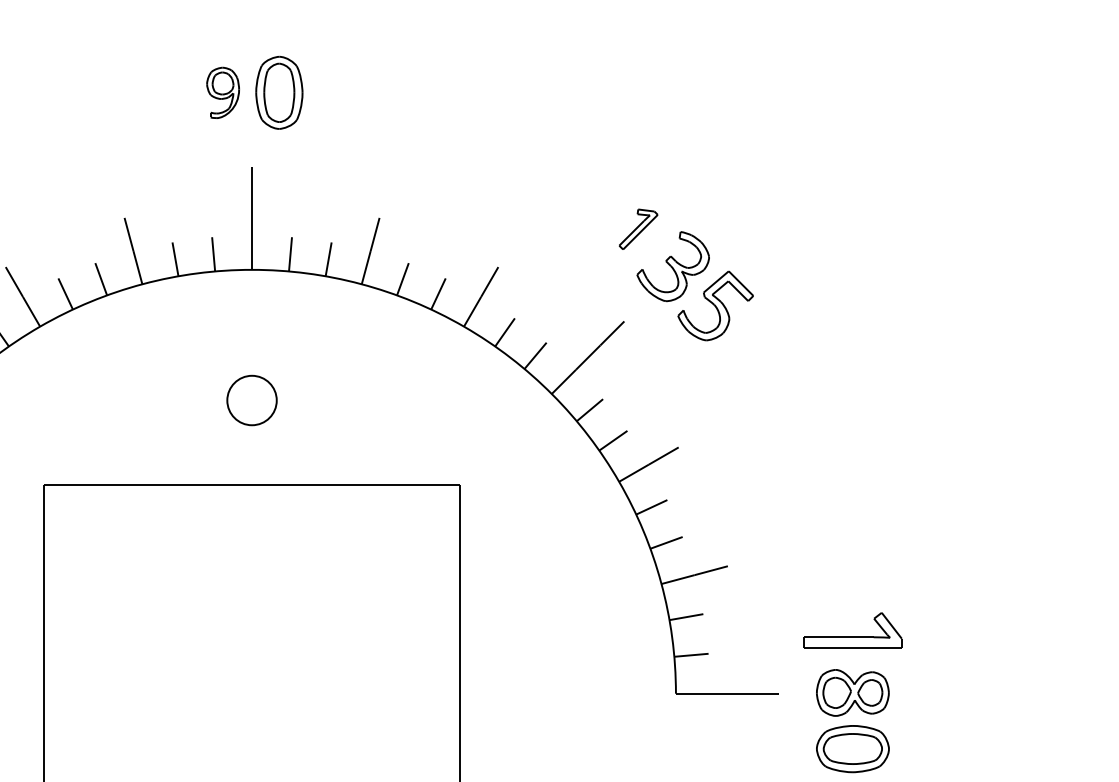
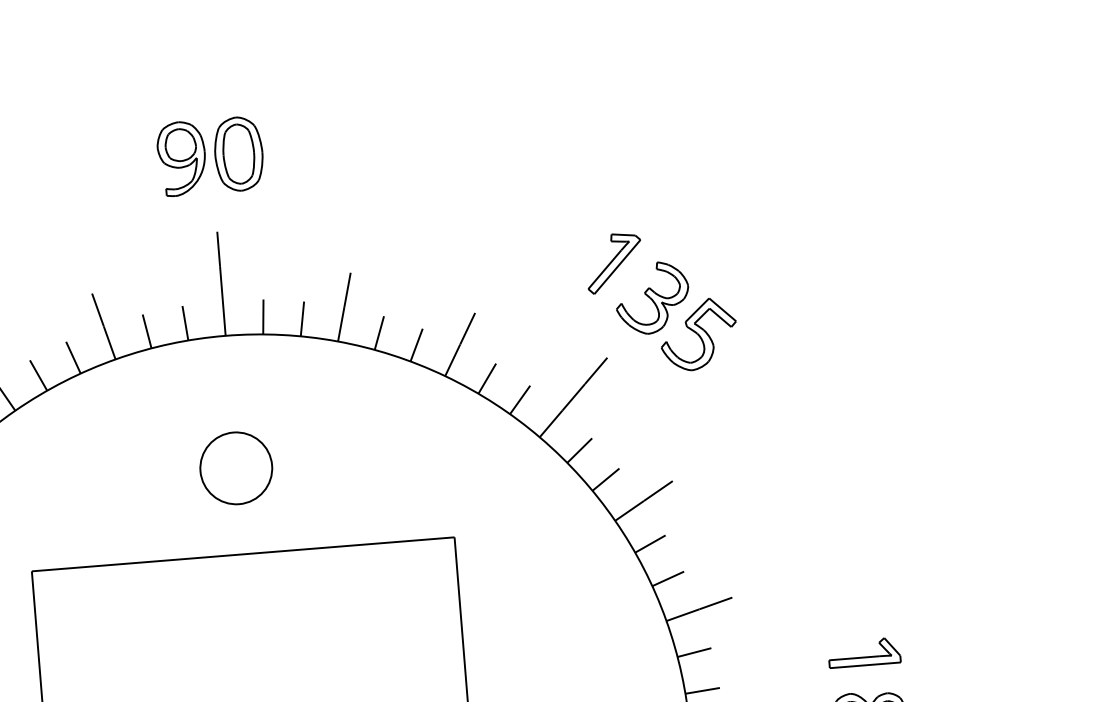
part: (222, 92) -> (181, 158), size x1.43
part: (638, 229) -> (614, 263), size x1.43
part: (251, 400) -> (235, 468), size x1.43
part: (852, 630) -> (863, 652), size x0.71

